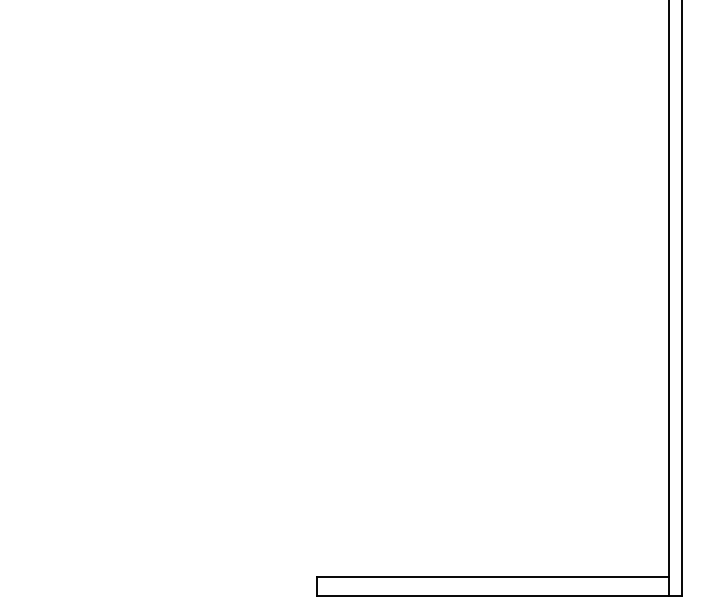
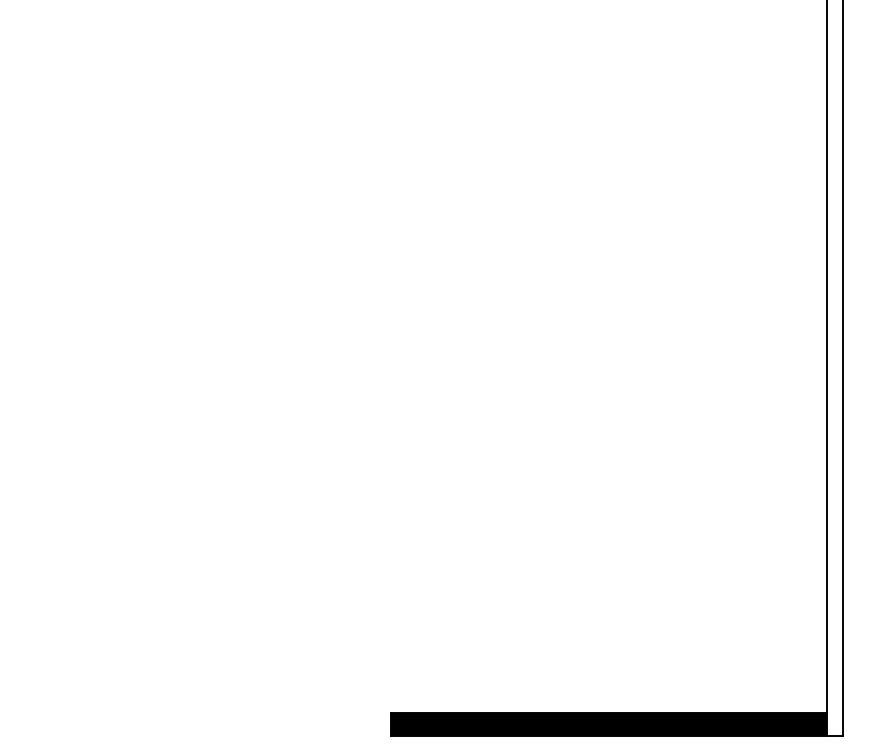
fill: (492, 586) -> (608, 724), added

